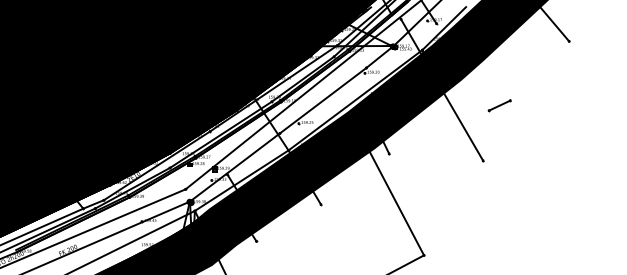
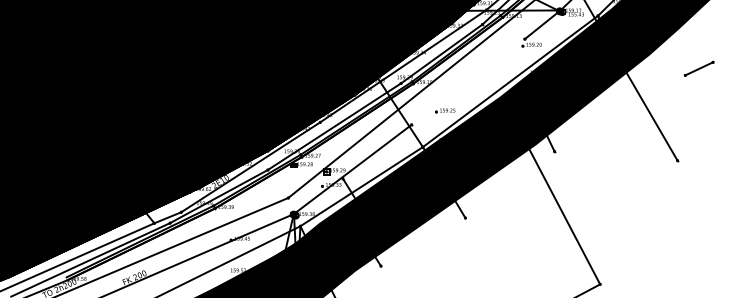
line: (322, 100) -> (467, 81), removed
line: (499, 105) -> (698, 68), moved

